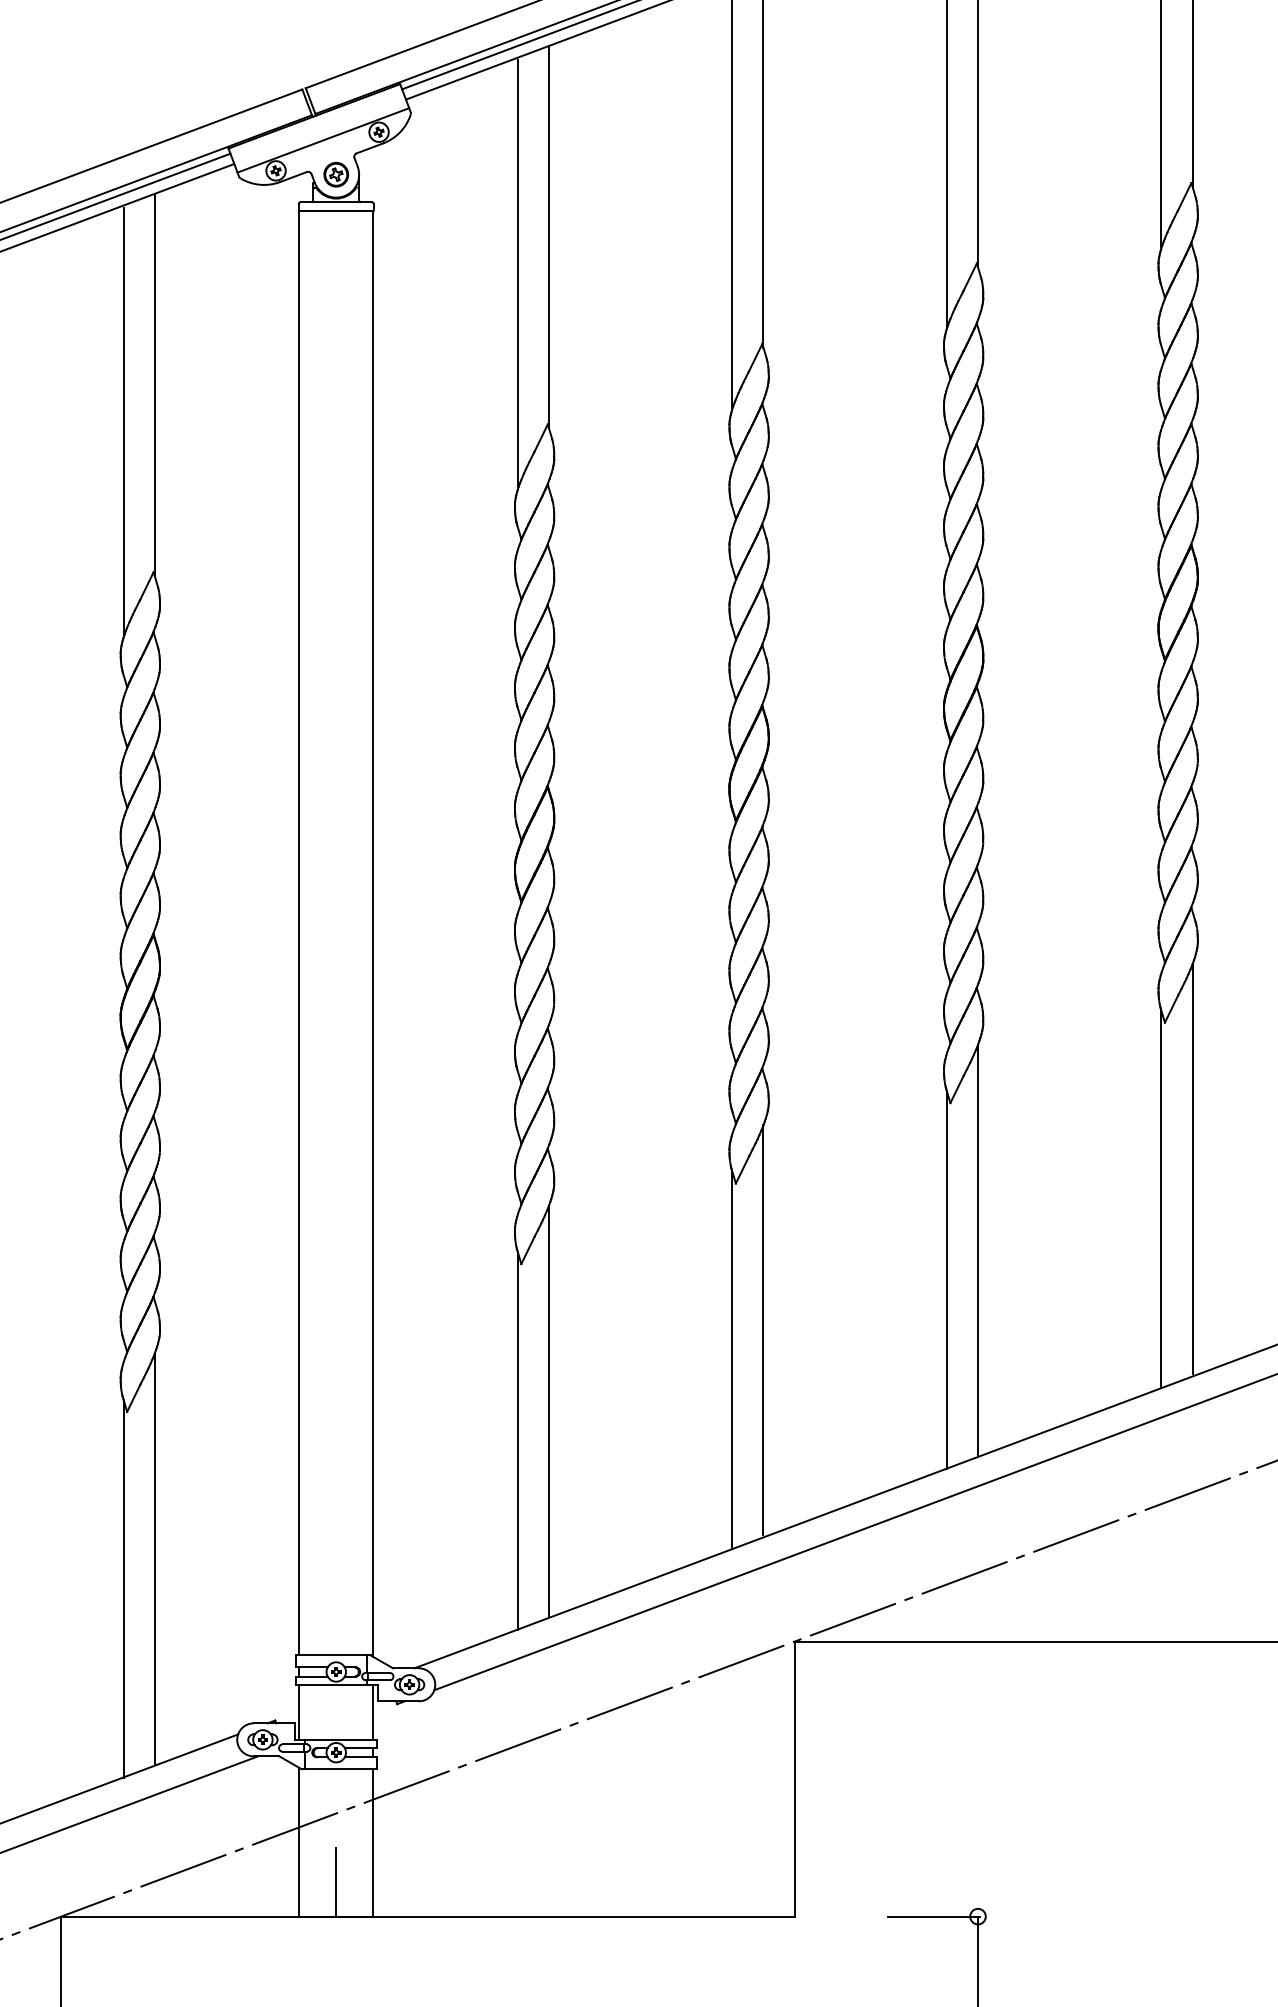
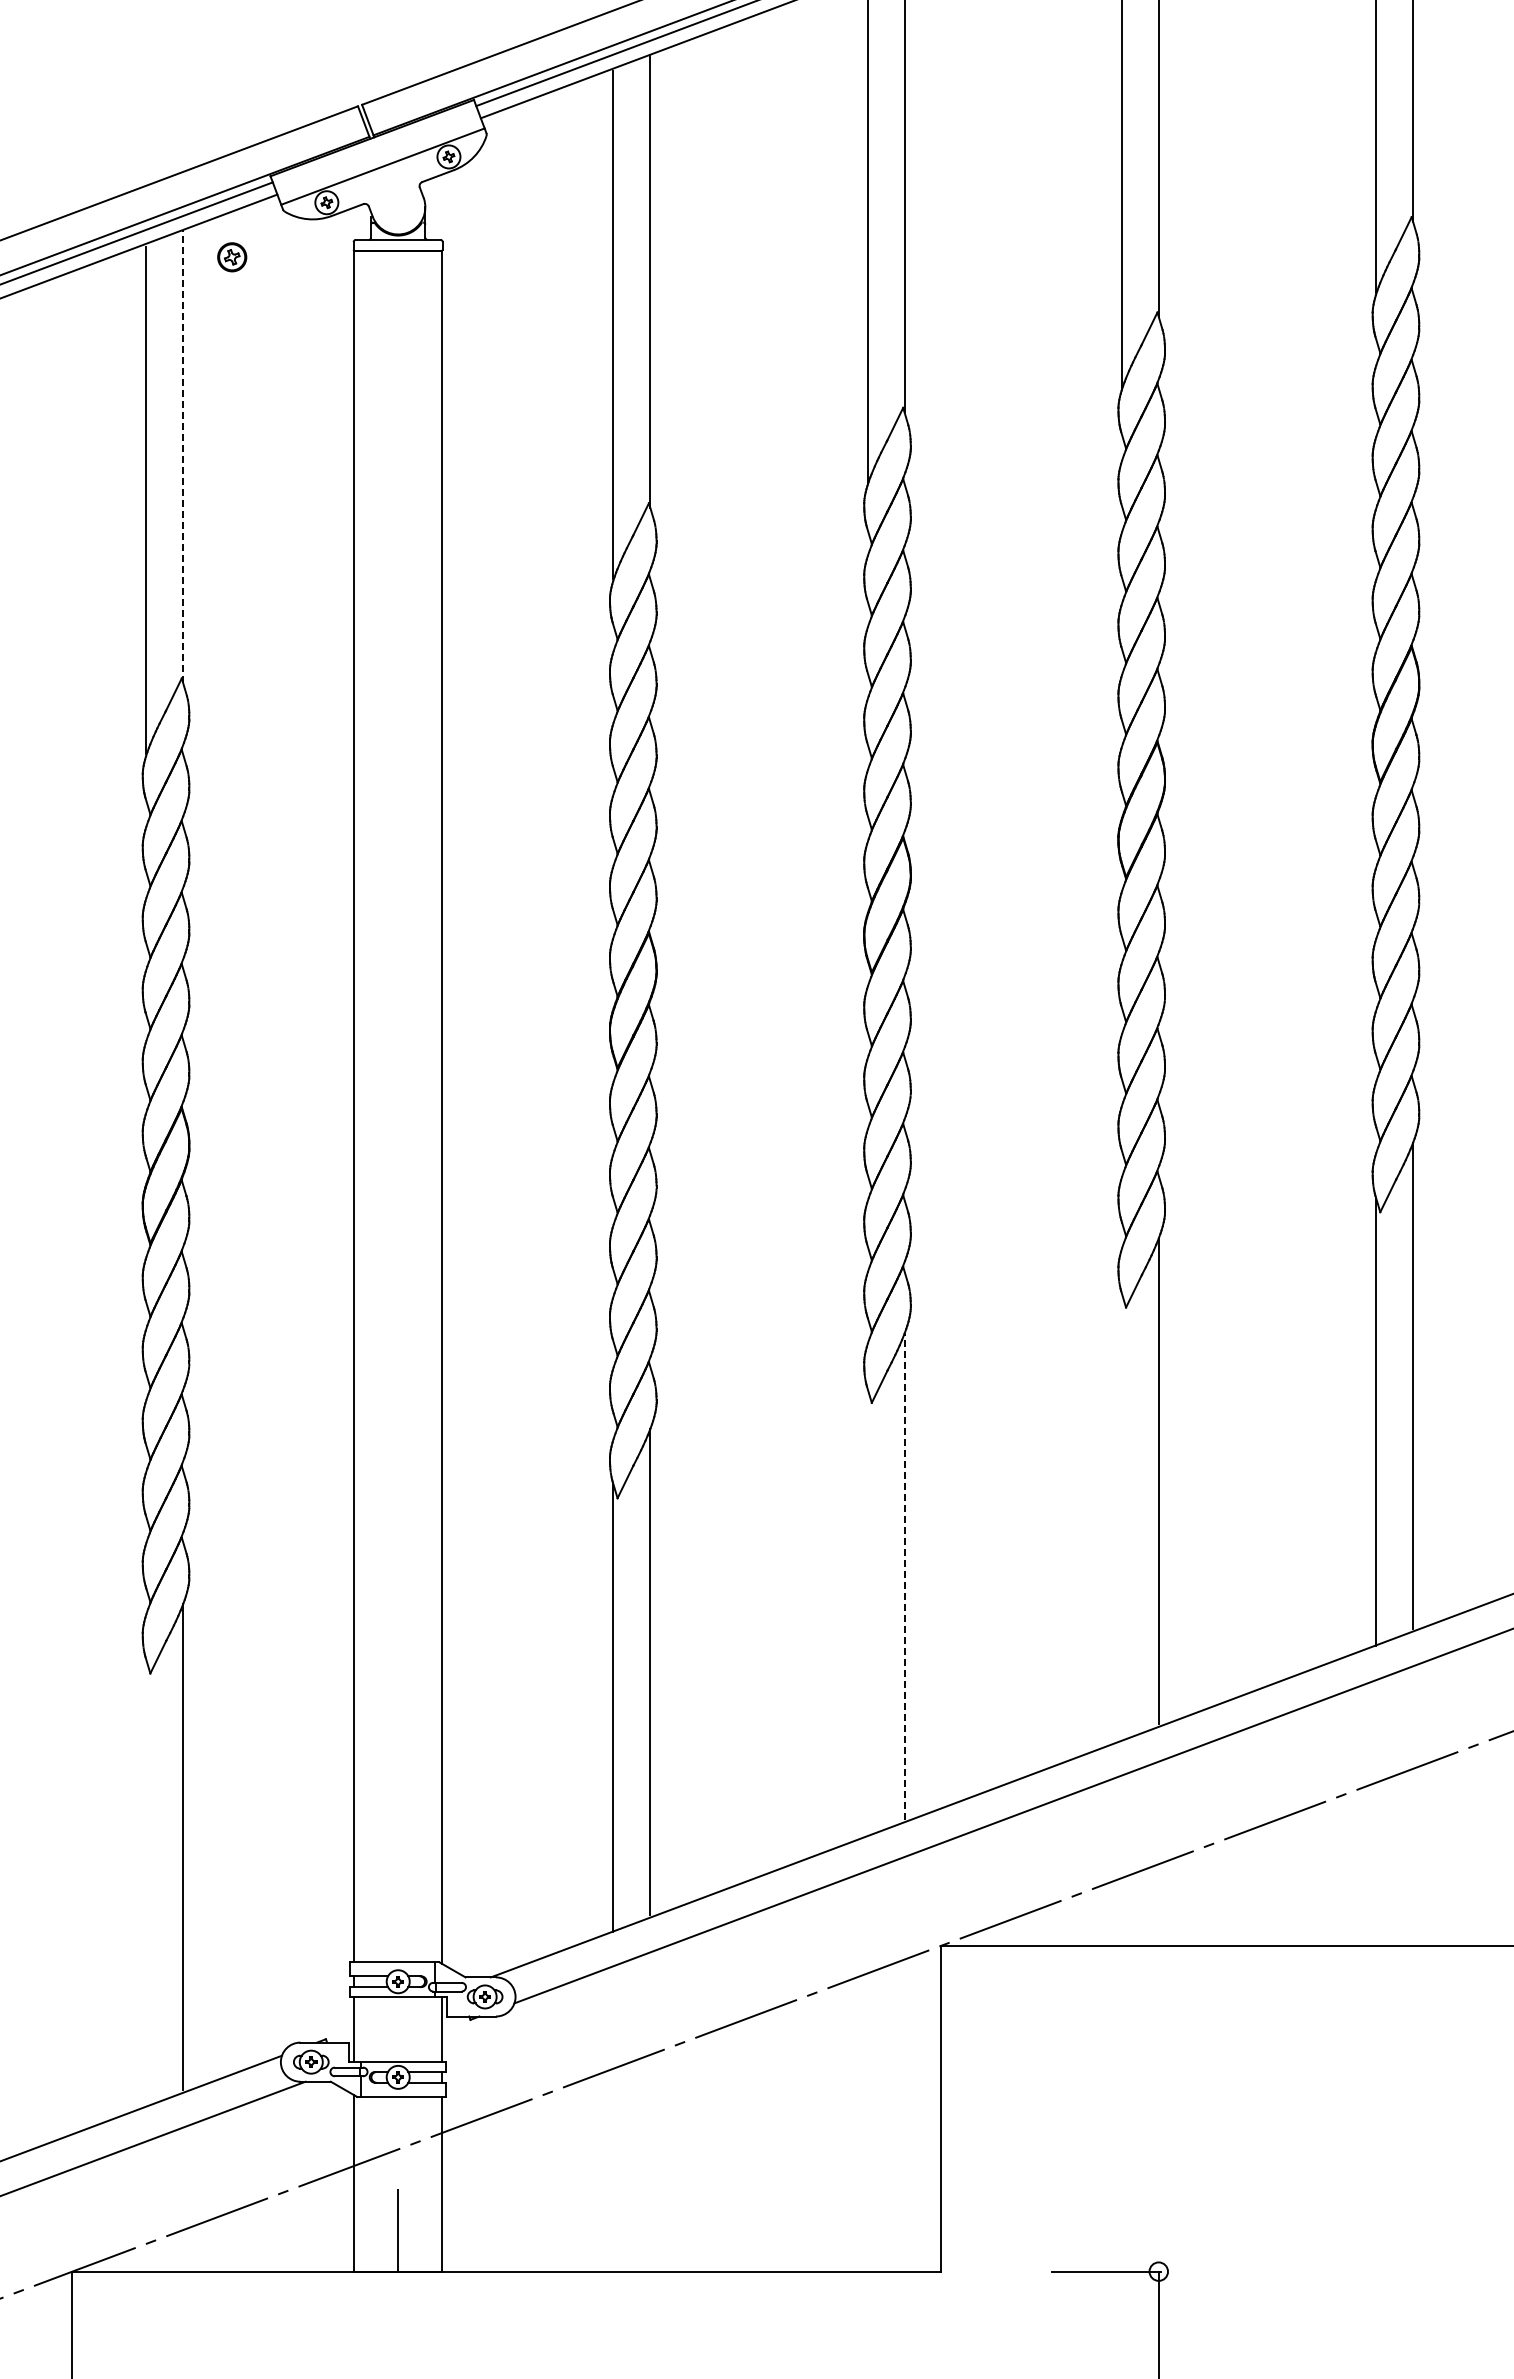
part: (336, 174) -> (232, 257), moved
line: (155, 384) -> (183, 455), solid -> dashed
line: (946, 1280) -> (1121, 1517), removed
line: (763, 1330) -> (904, 1576), solid -> dashed
line: (732, 1360) -> (867, 1612), removed
line: (123, 1588) -> (146, 1882), removed

